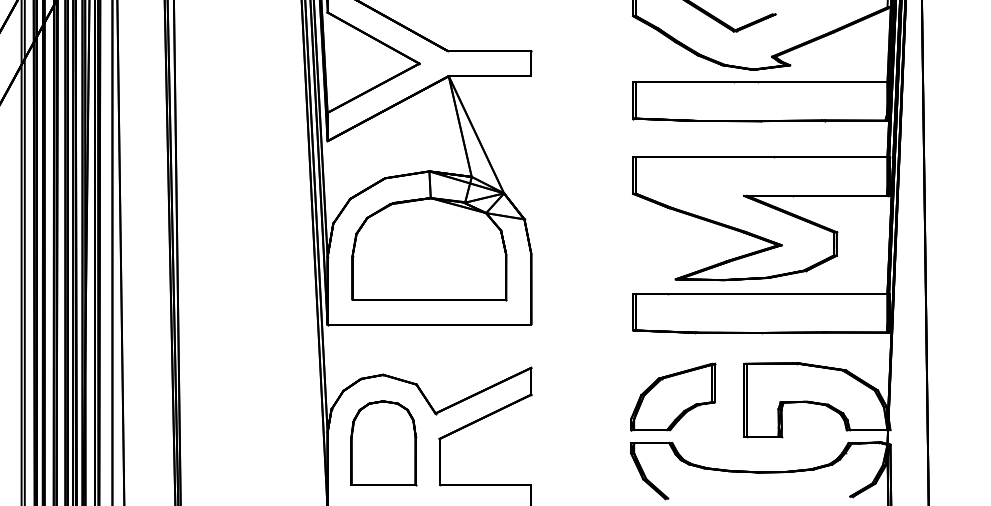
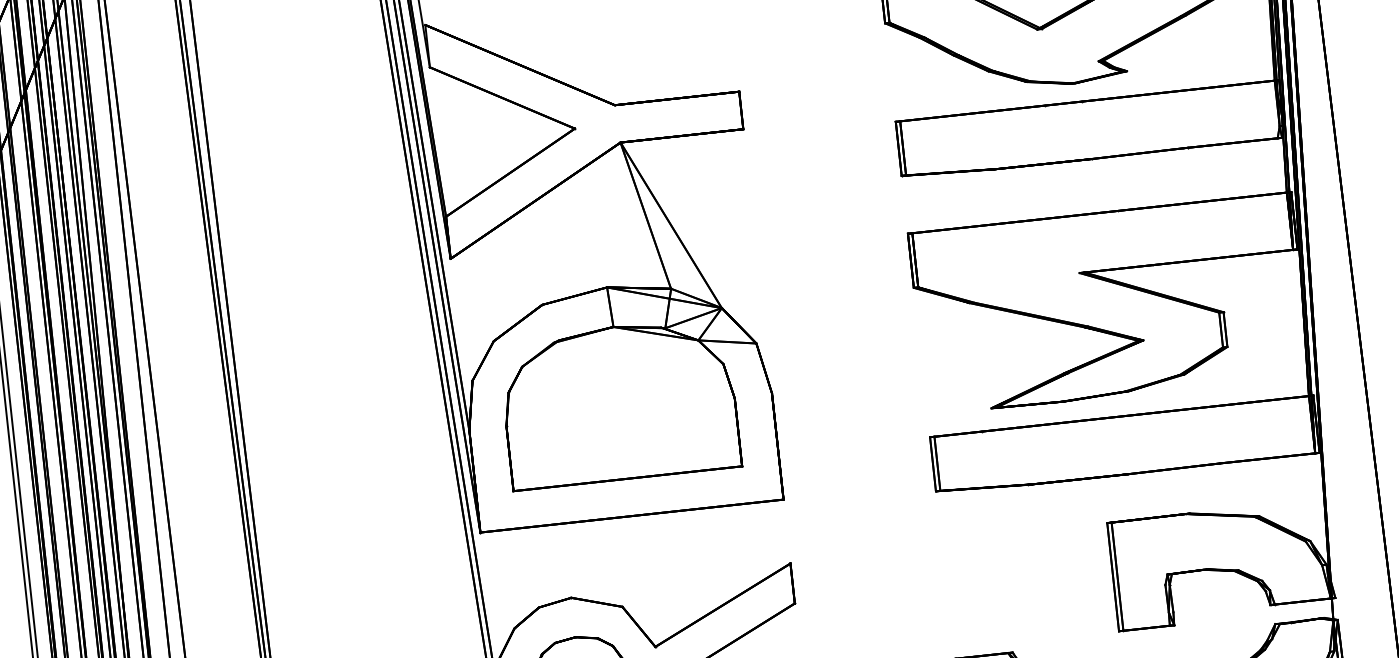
part: (673, 396) -> (1006, 583), removed

